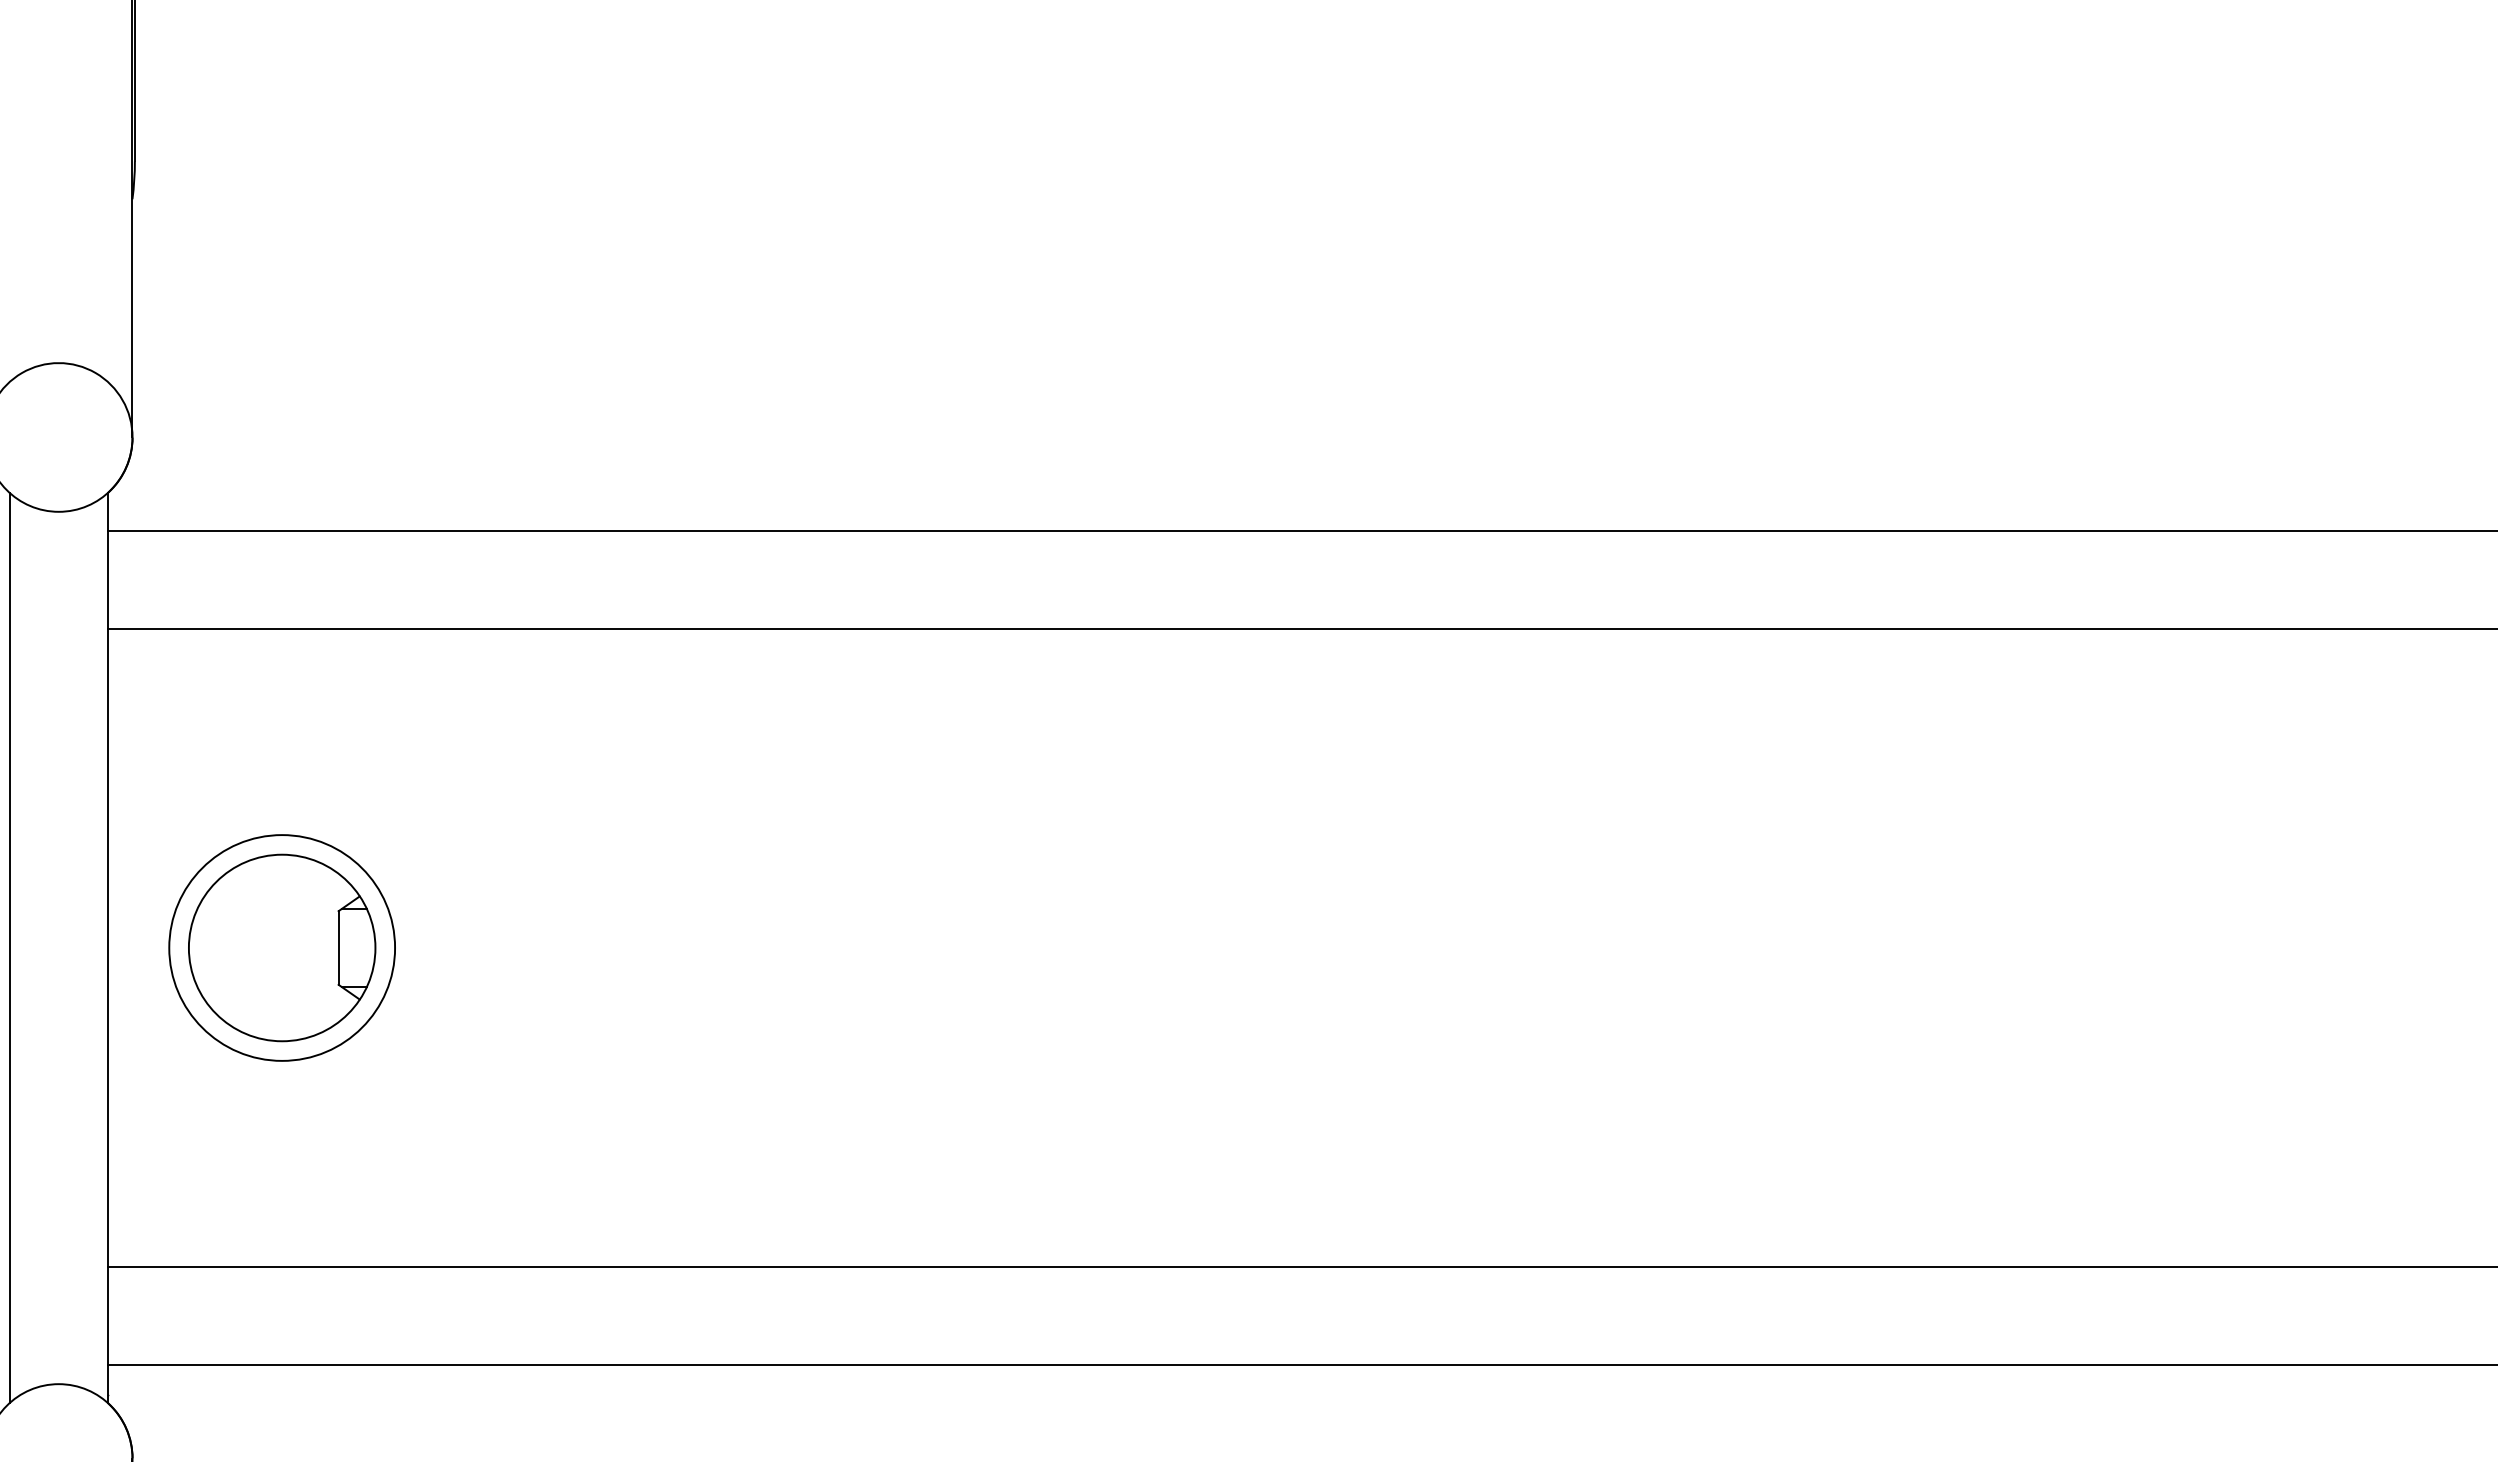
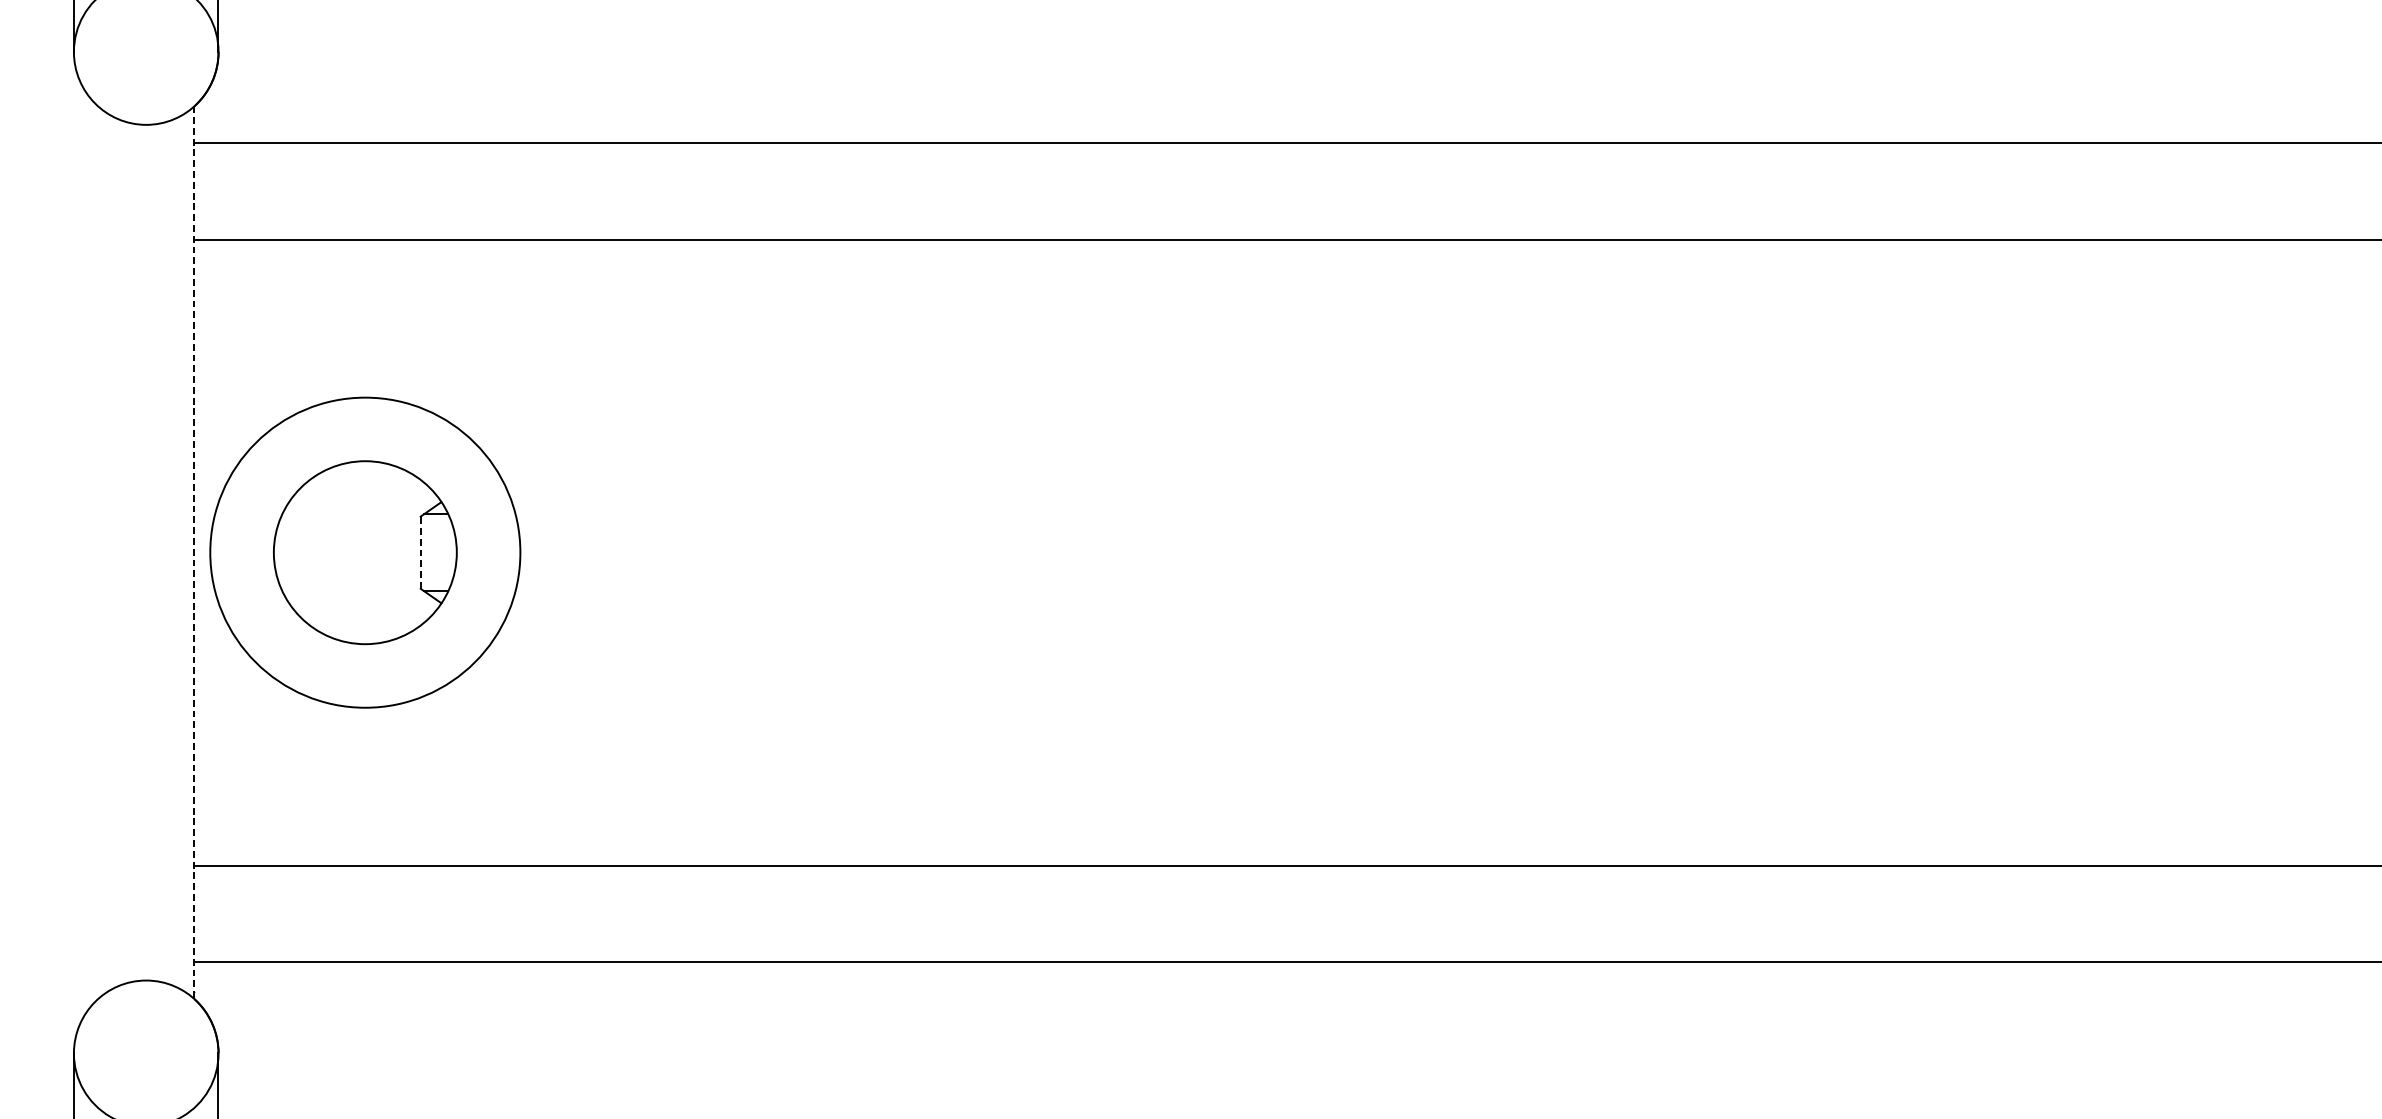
line: (9, 947) -> (97, 552), removed
circle: (282, 947) -> (365, 552), size x1.4
line: (107, 948) -> (194, 553), solid -> dashed
line: (338, 948) -> (420, 553), solid -> dashed

